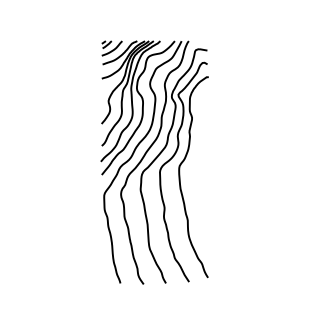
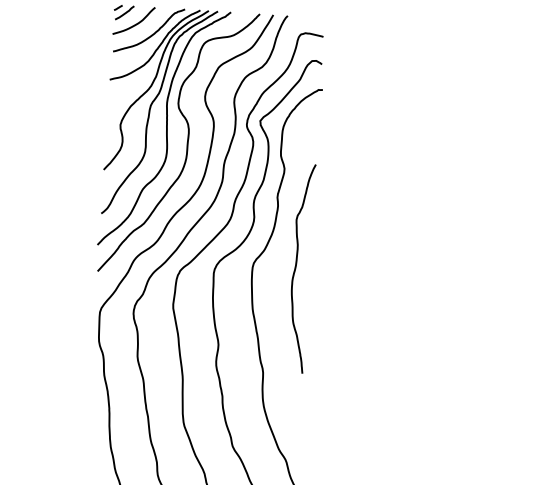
curve: (201, 166) -> (297, 266), added

